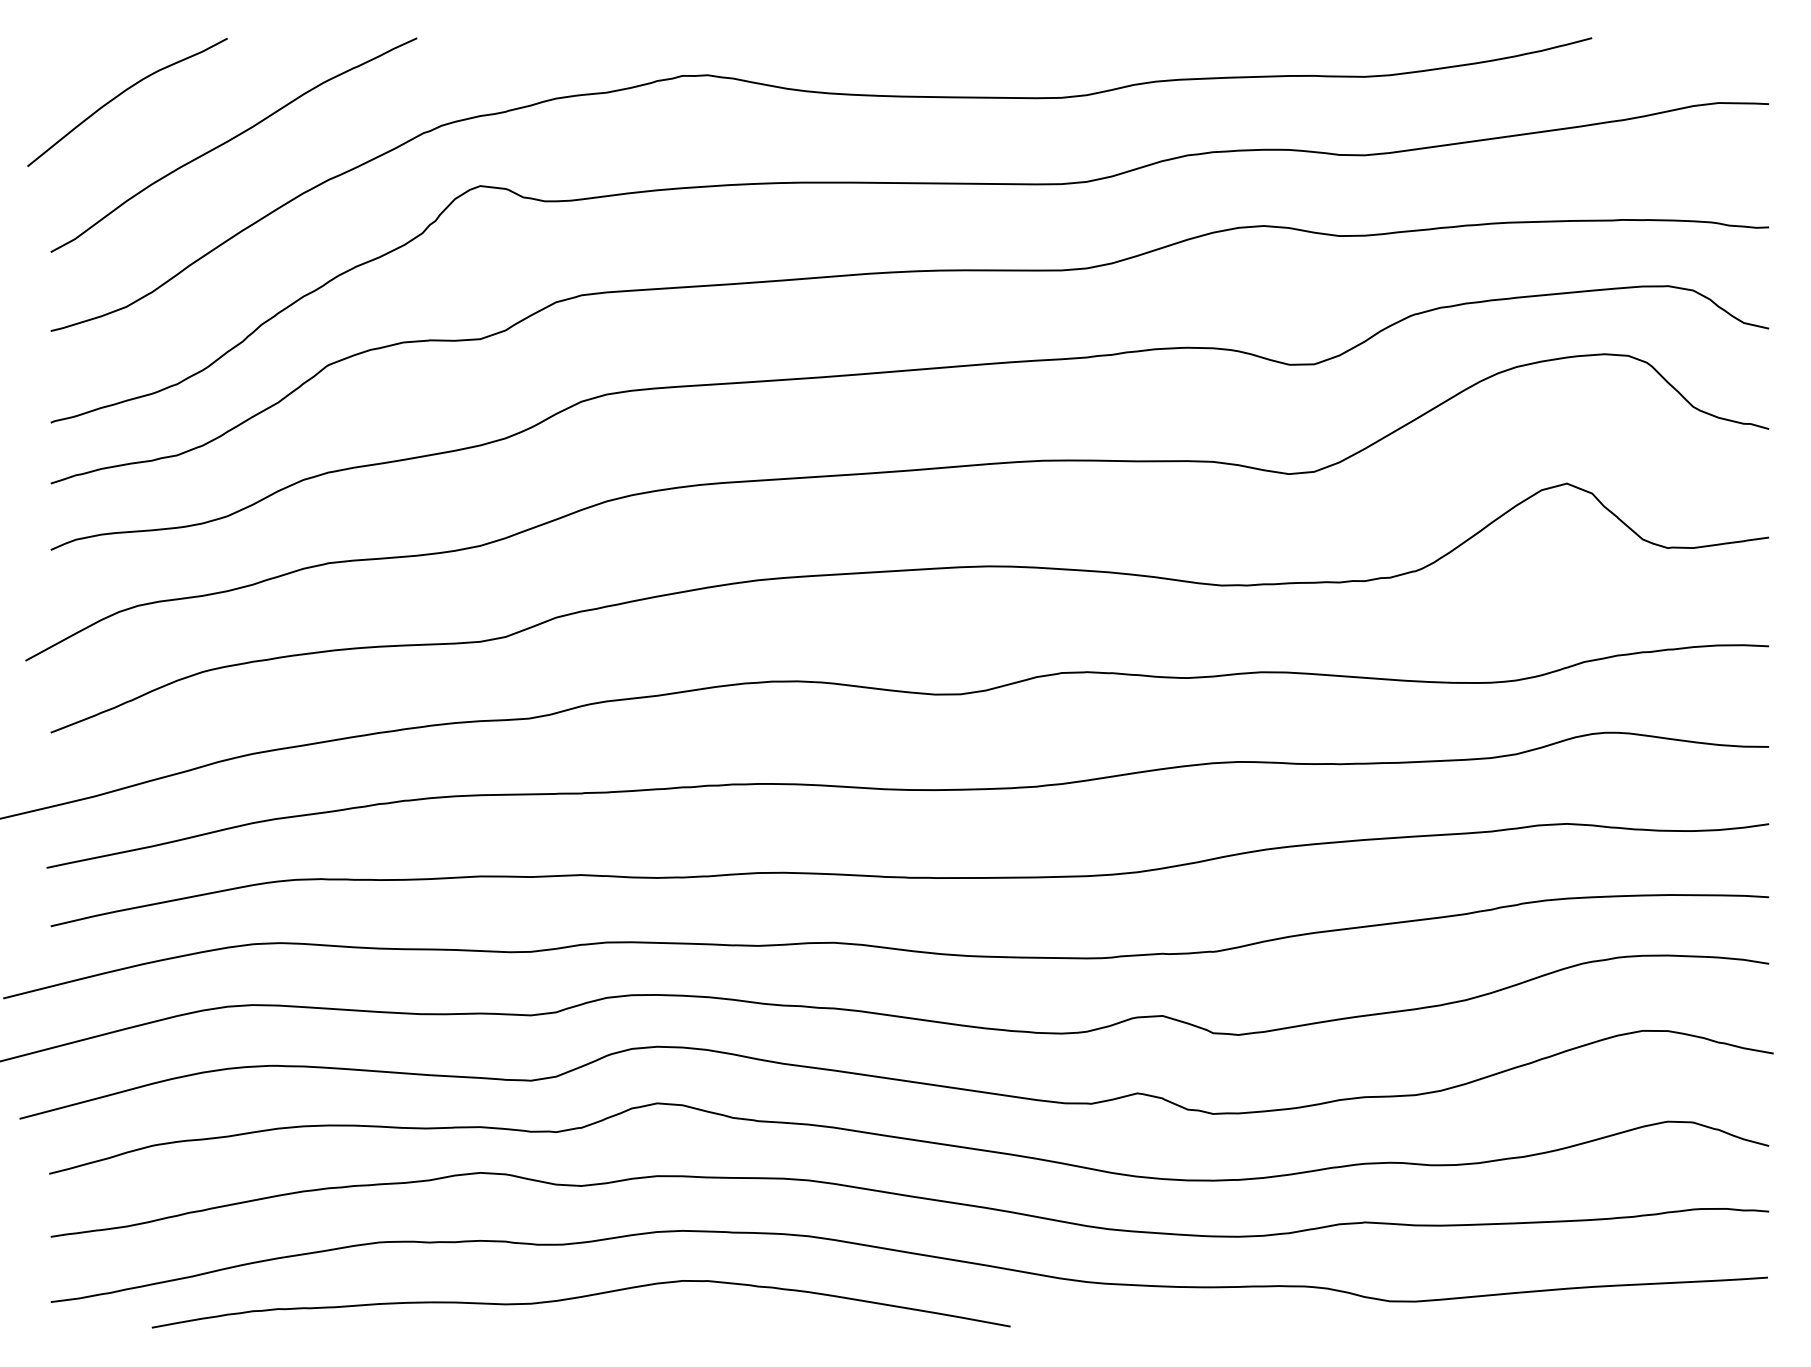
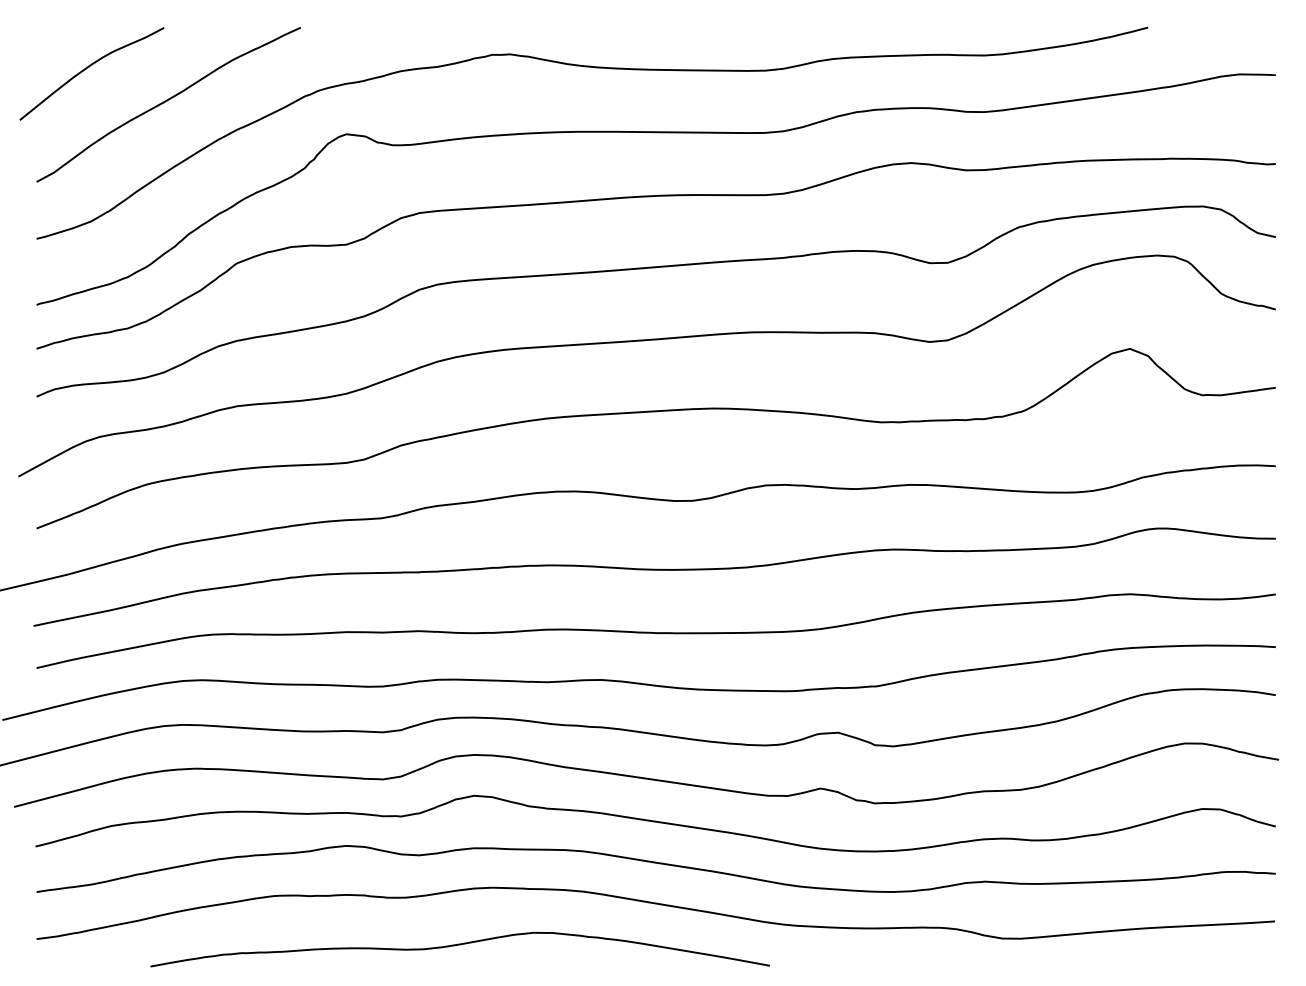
curve: (580, 1298) -> (459, 945), moved

